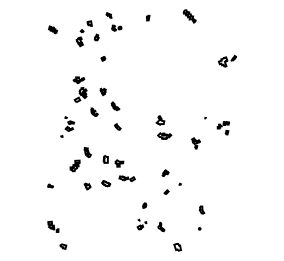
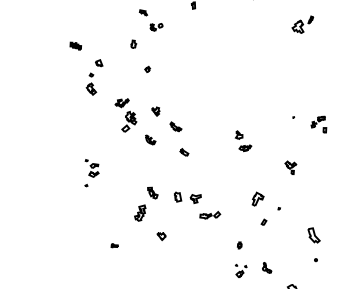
part: (83, 33) -> (93, 77), moved
part: (226, 60) -> (301, 24), moved
part: (67, 126) -> (90, 171), moved
part: (163, 127) -> (242, 140), size x0.7
part: (195, 143) -> (290, 167), moved
part: (165, 172) -> (257, 197), size x1.6
part: (106, 183) -> (185, 227), removed
part: (201, 209) -> (313, 234), size x1.6

